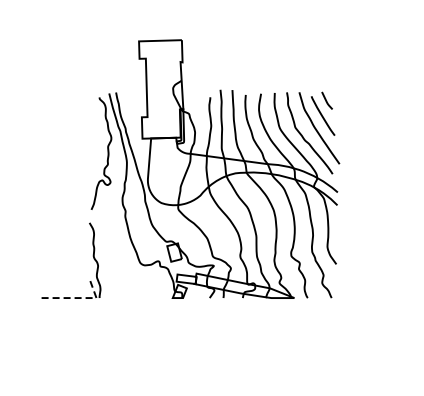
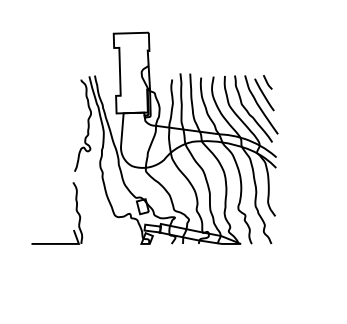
line: (77, 298) -> (63, 244), dashed -> solid

